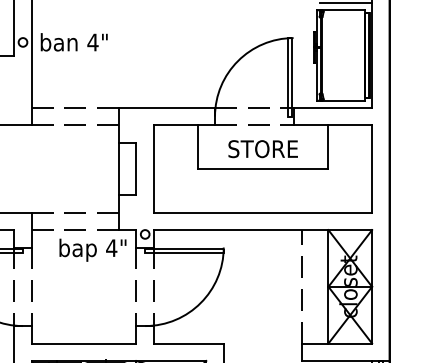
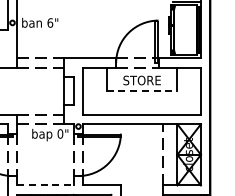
text: (93, 41) -> (50, 22), 4" -> 6"
line: (263, 169) -> (142, 91), solid -> dashed
text: (111, 247) -> (60, 133), 4" -> 0"
line: (85, 343) -> (46, 185), solid -> dashed

